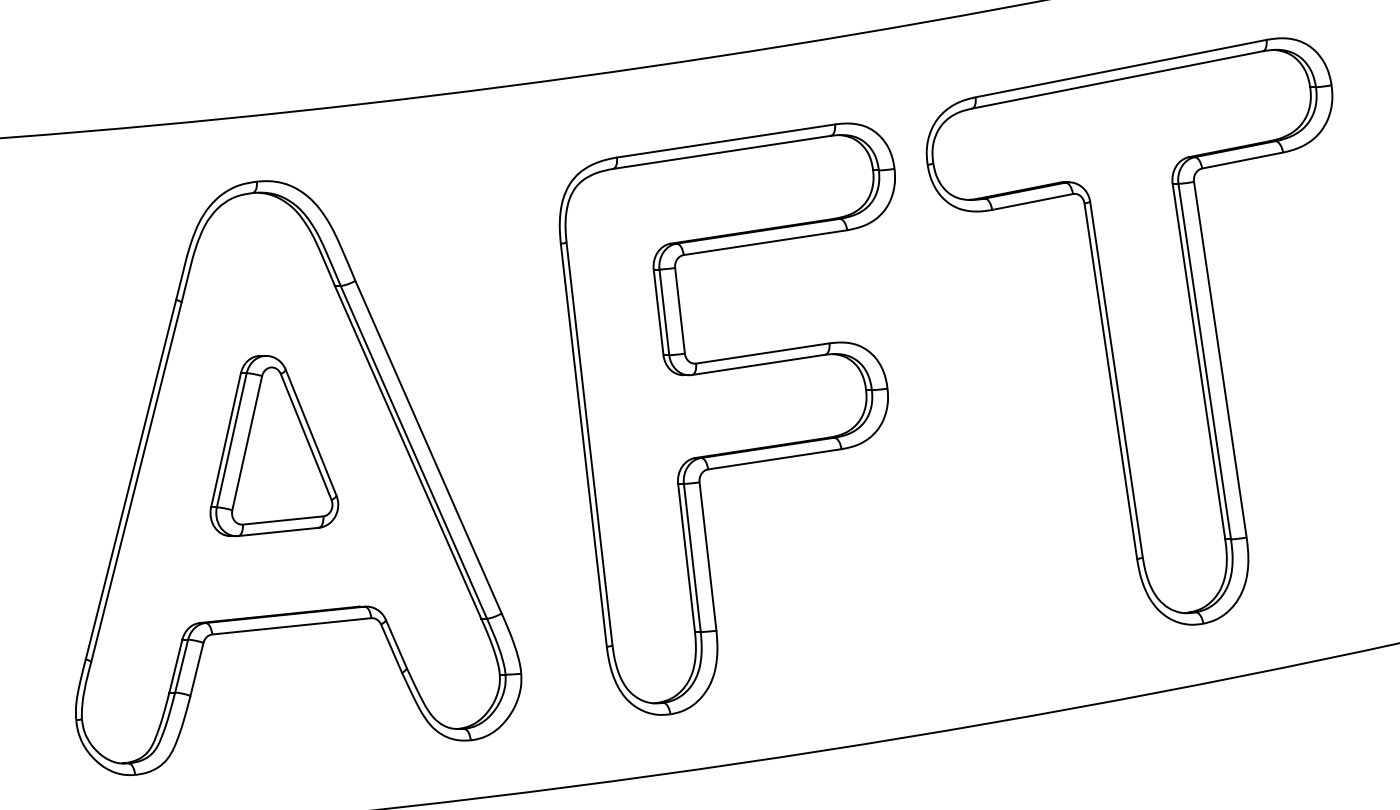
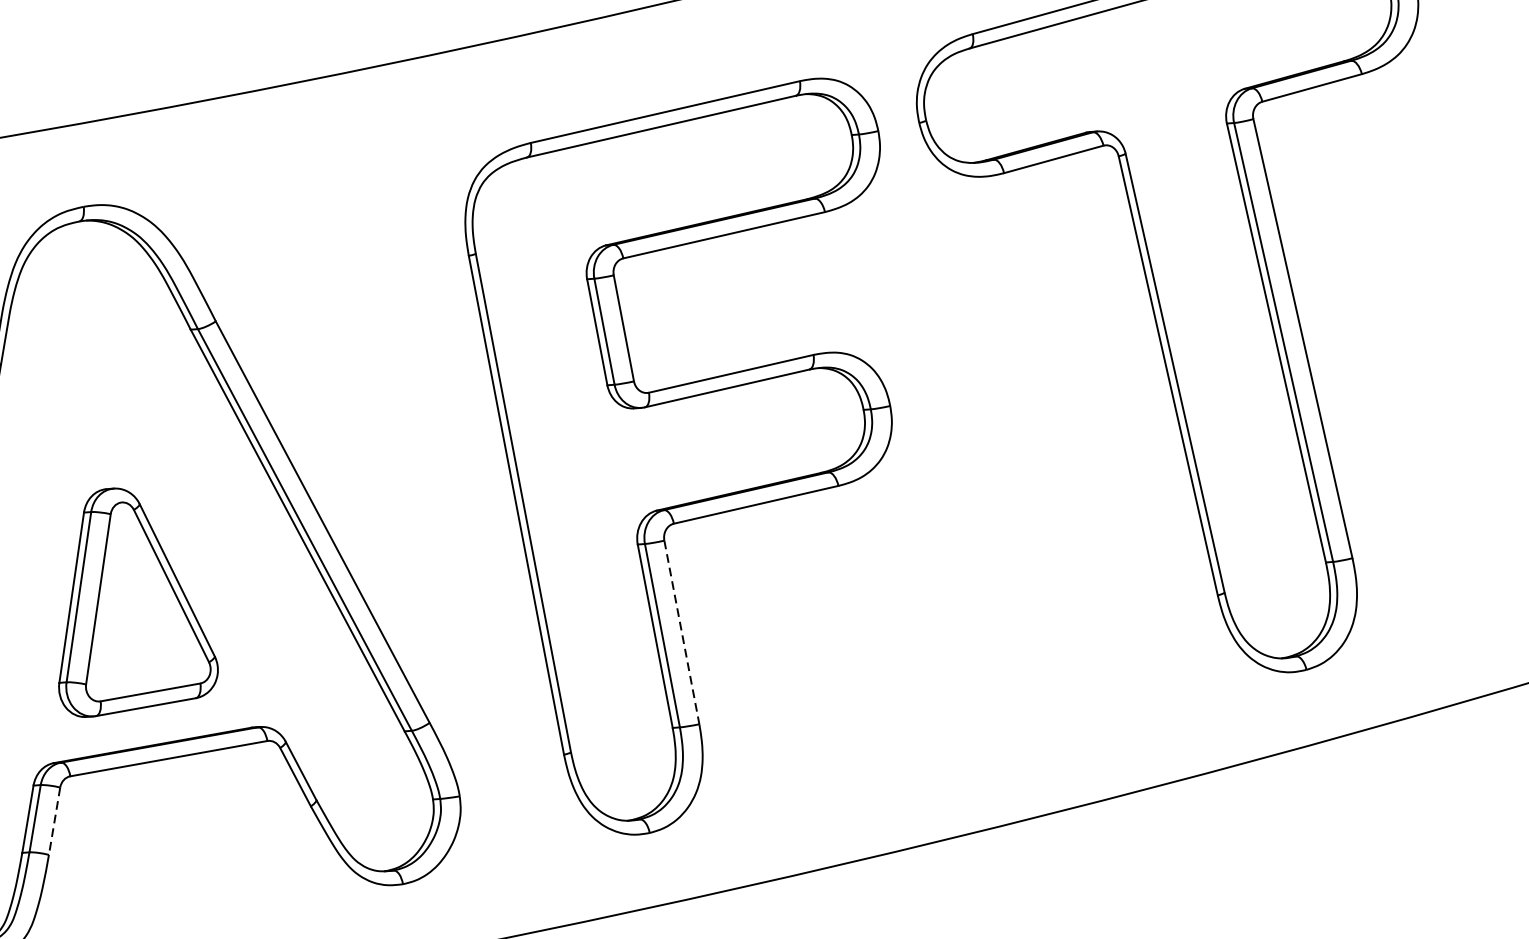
part: (274, 446) -> (132, 600), moved
line: (708, 556) -> (682, 632), solid -> dashed
line: (196, 669) -> (53, 821), solid -> dashed

